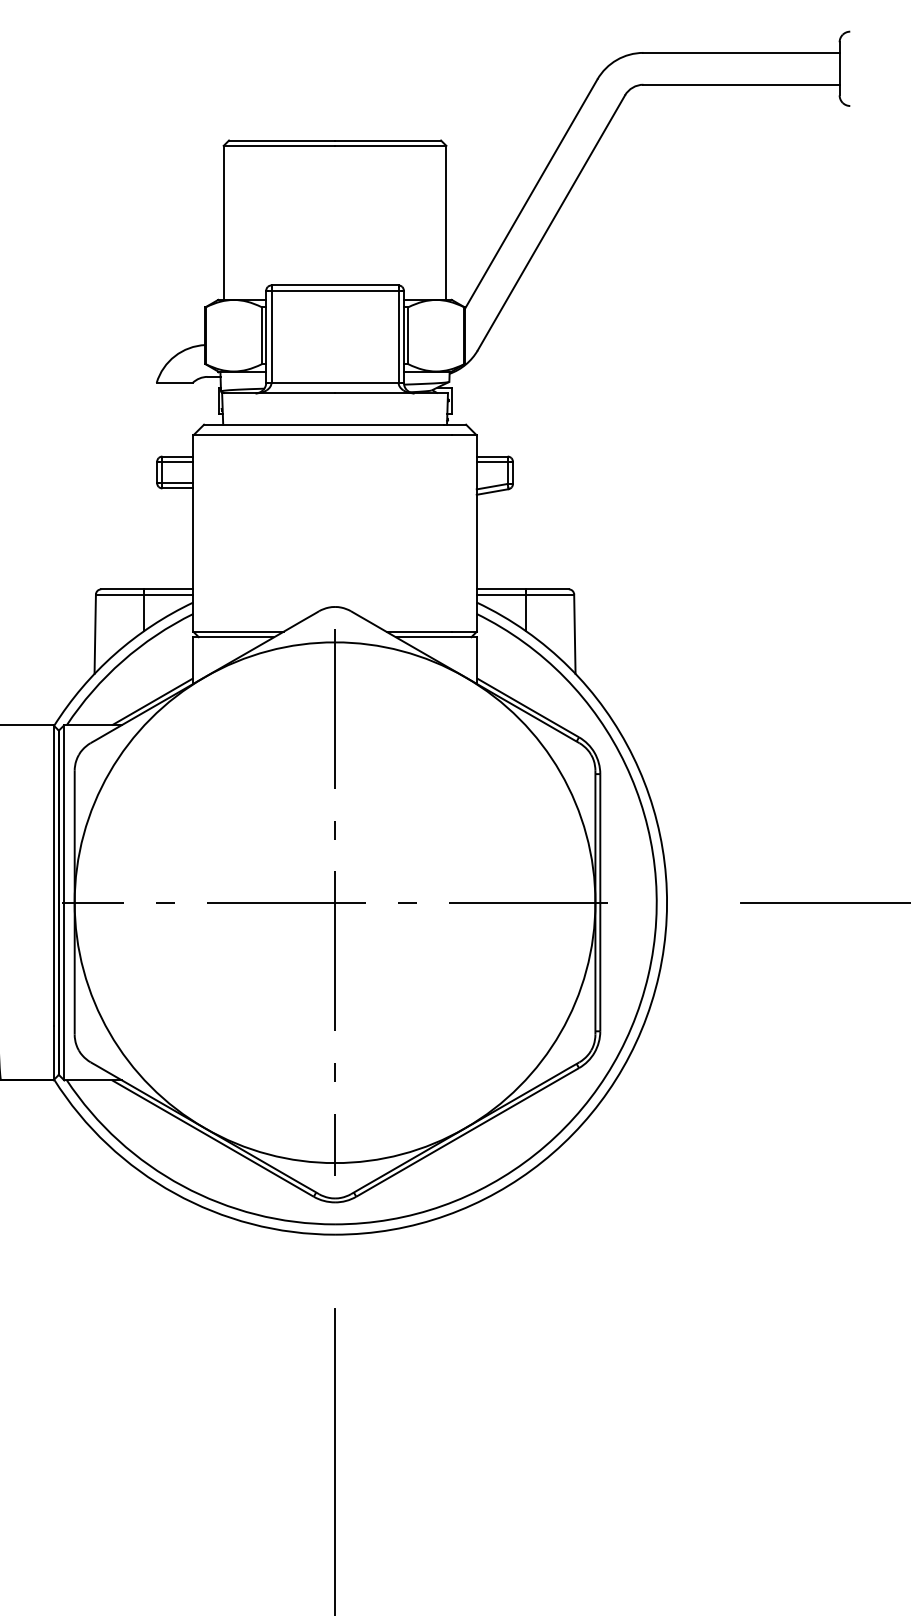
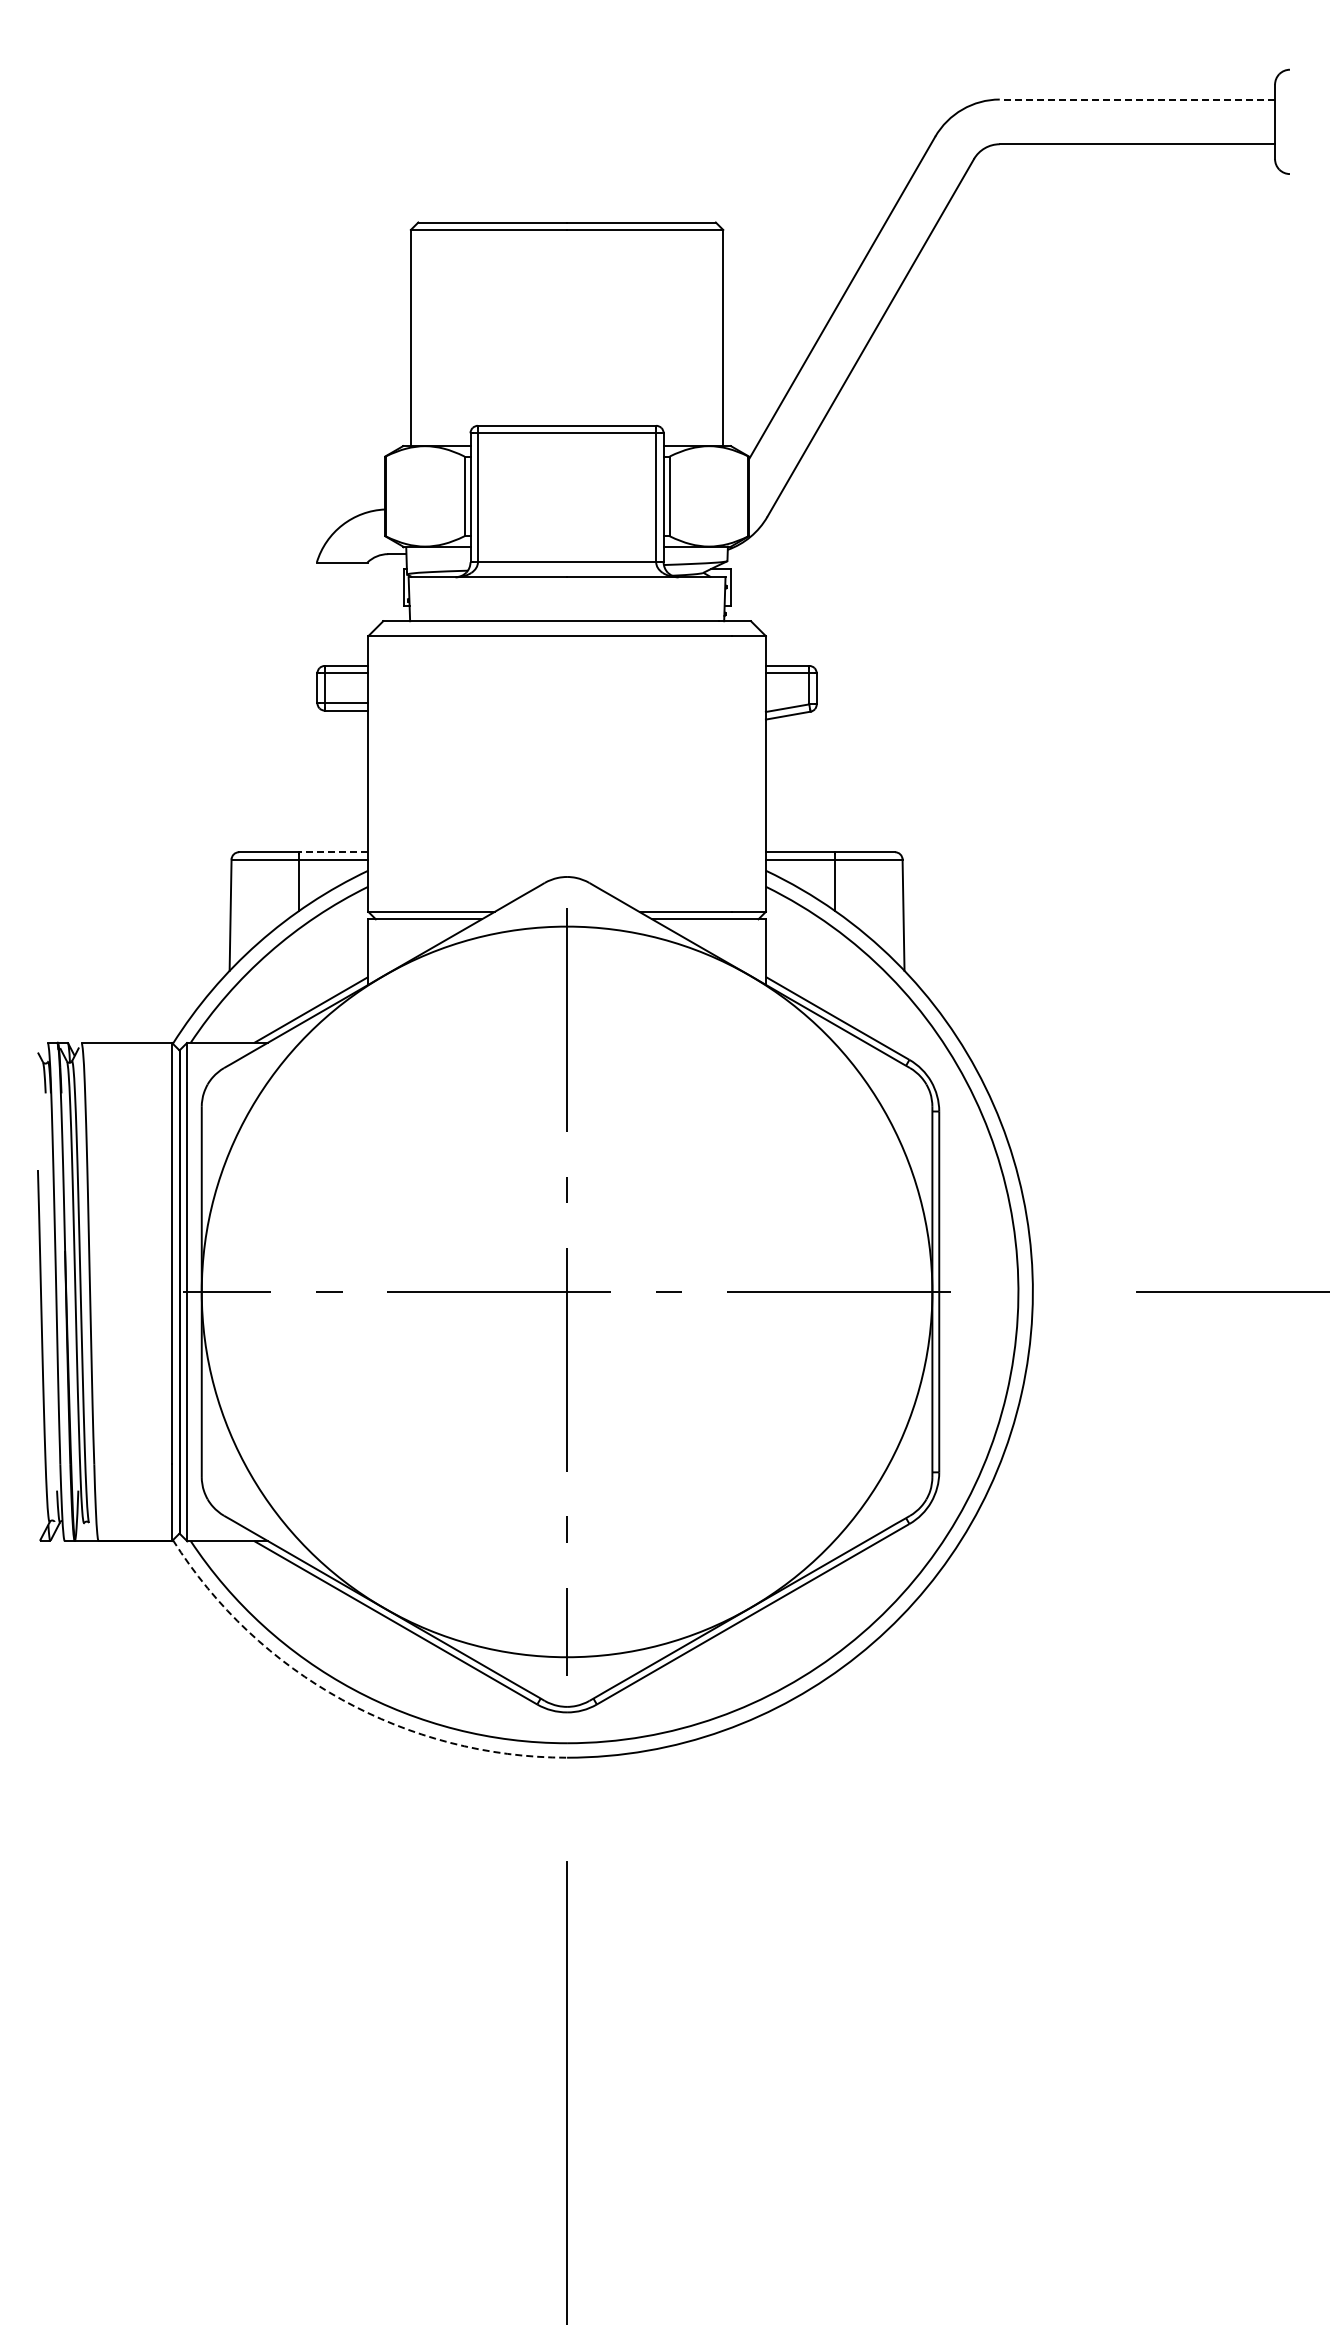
line: (741, 52) -> (1137, 99), solid -> dashed
line: (168, 589) -> (333, 852), solid -> dashed
arc: (174, 1193) -> (341, 1699), solid -> dashed

